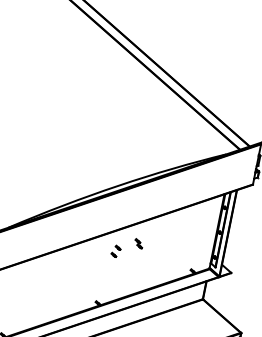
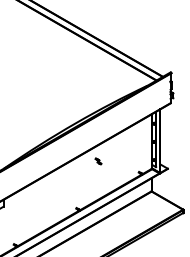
part: (116, 250) -> (83, 169), removed

